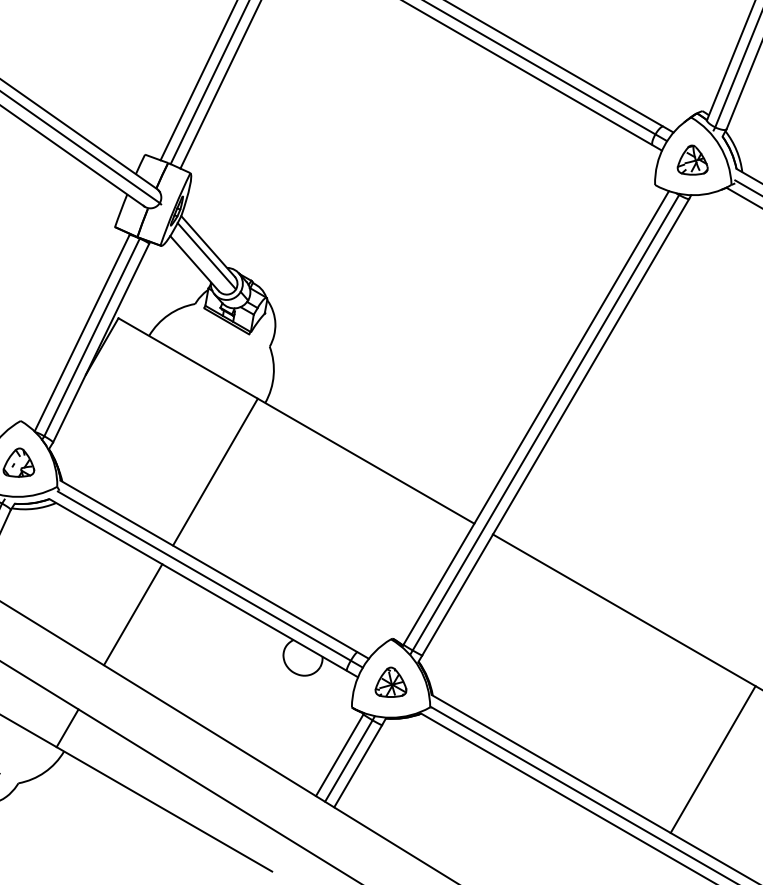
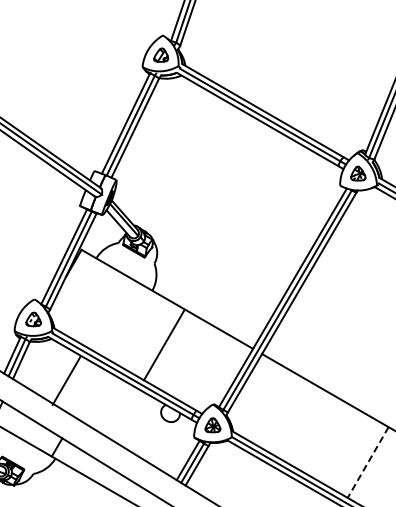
line: (213, 471) -> (163, 344), moved
line: (132, 614) -> (66, 380), moved
line: (713, 759) -> (368, 462), solid -> dashed

